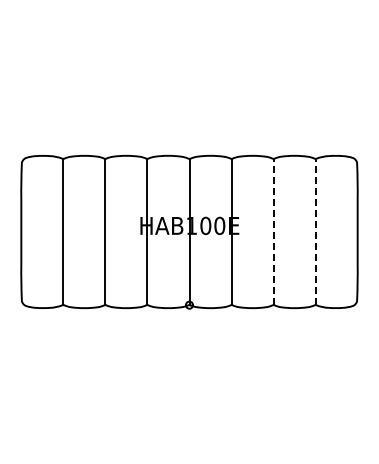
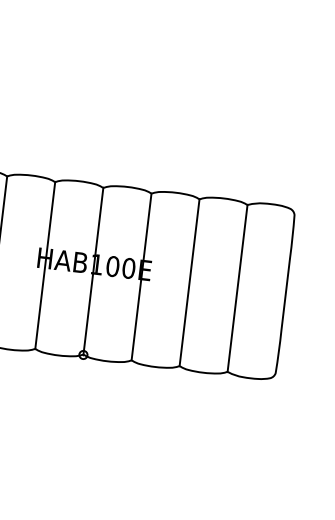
line: (273, 232) -> (189, 283), dashed -> solid
line: (315, 232) -> (237, 289), dashed -> solid

